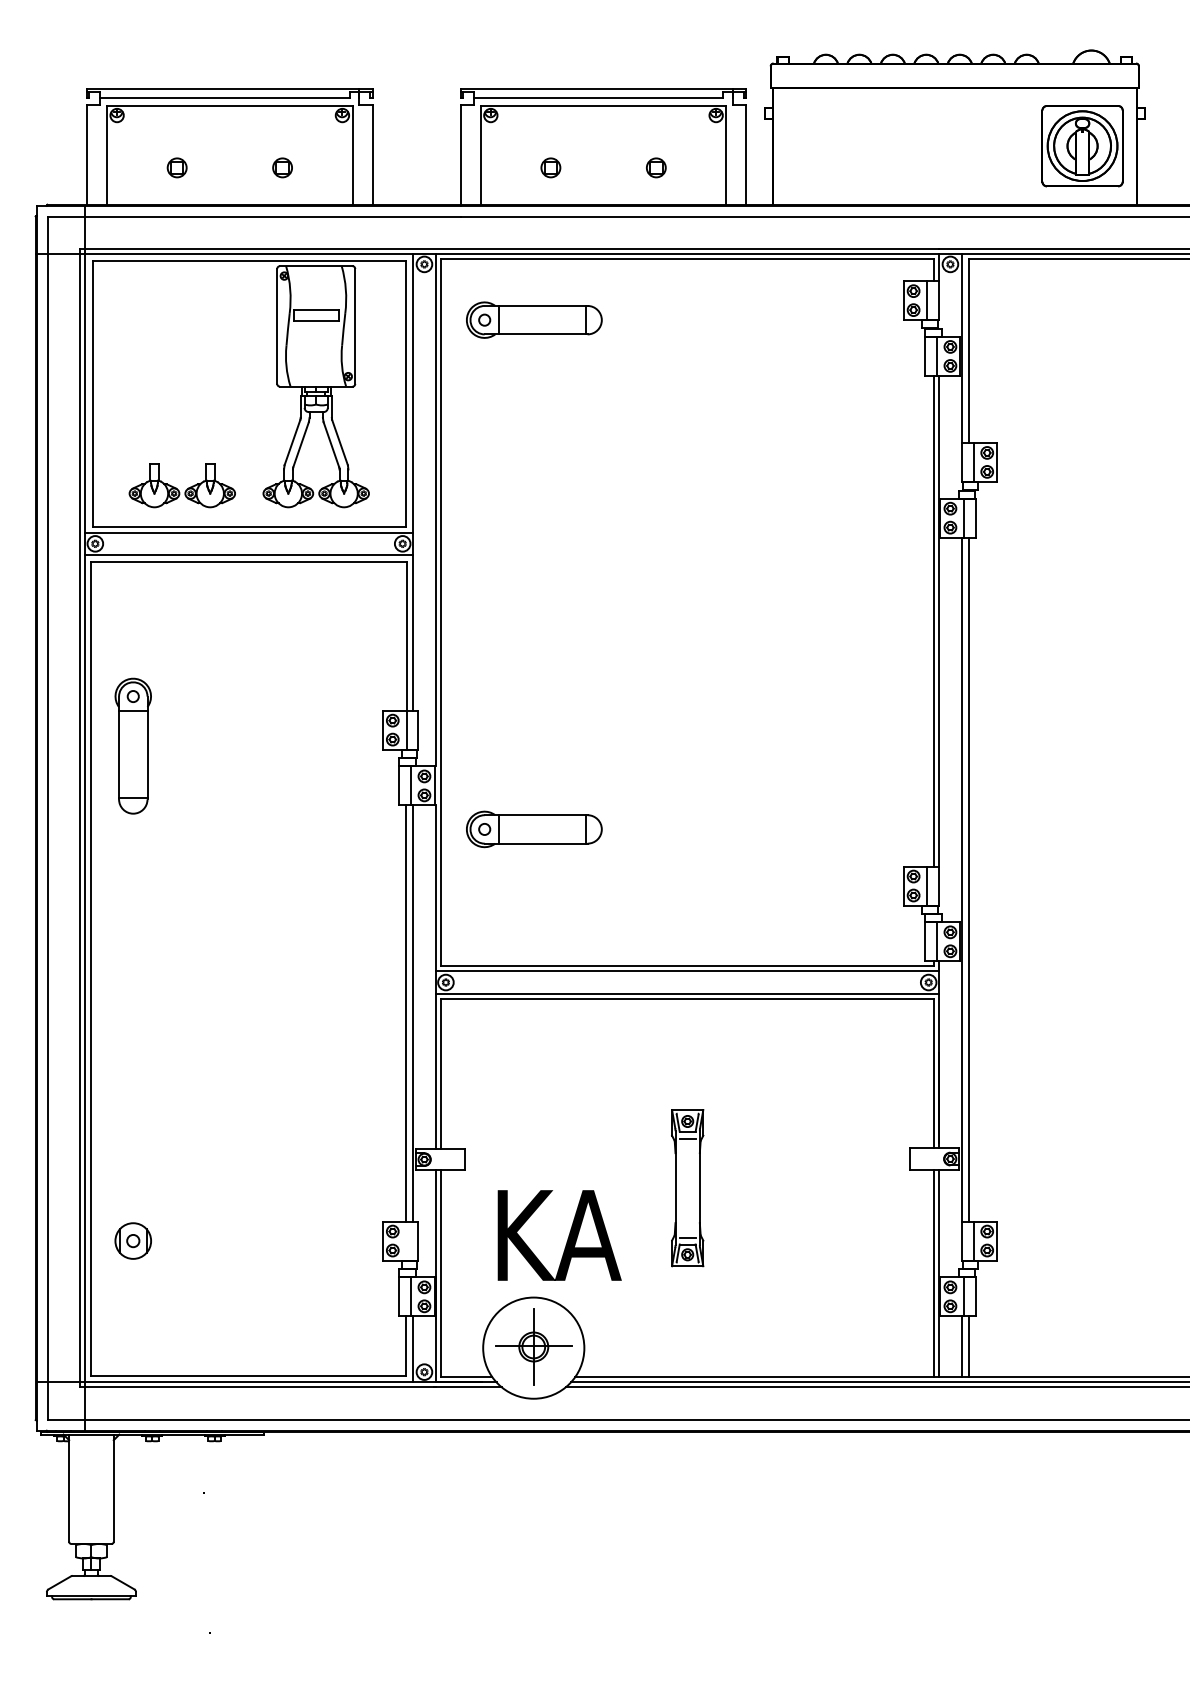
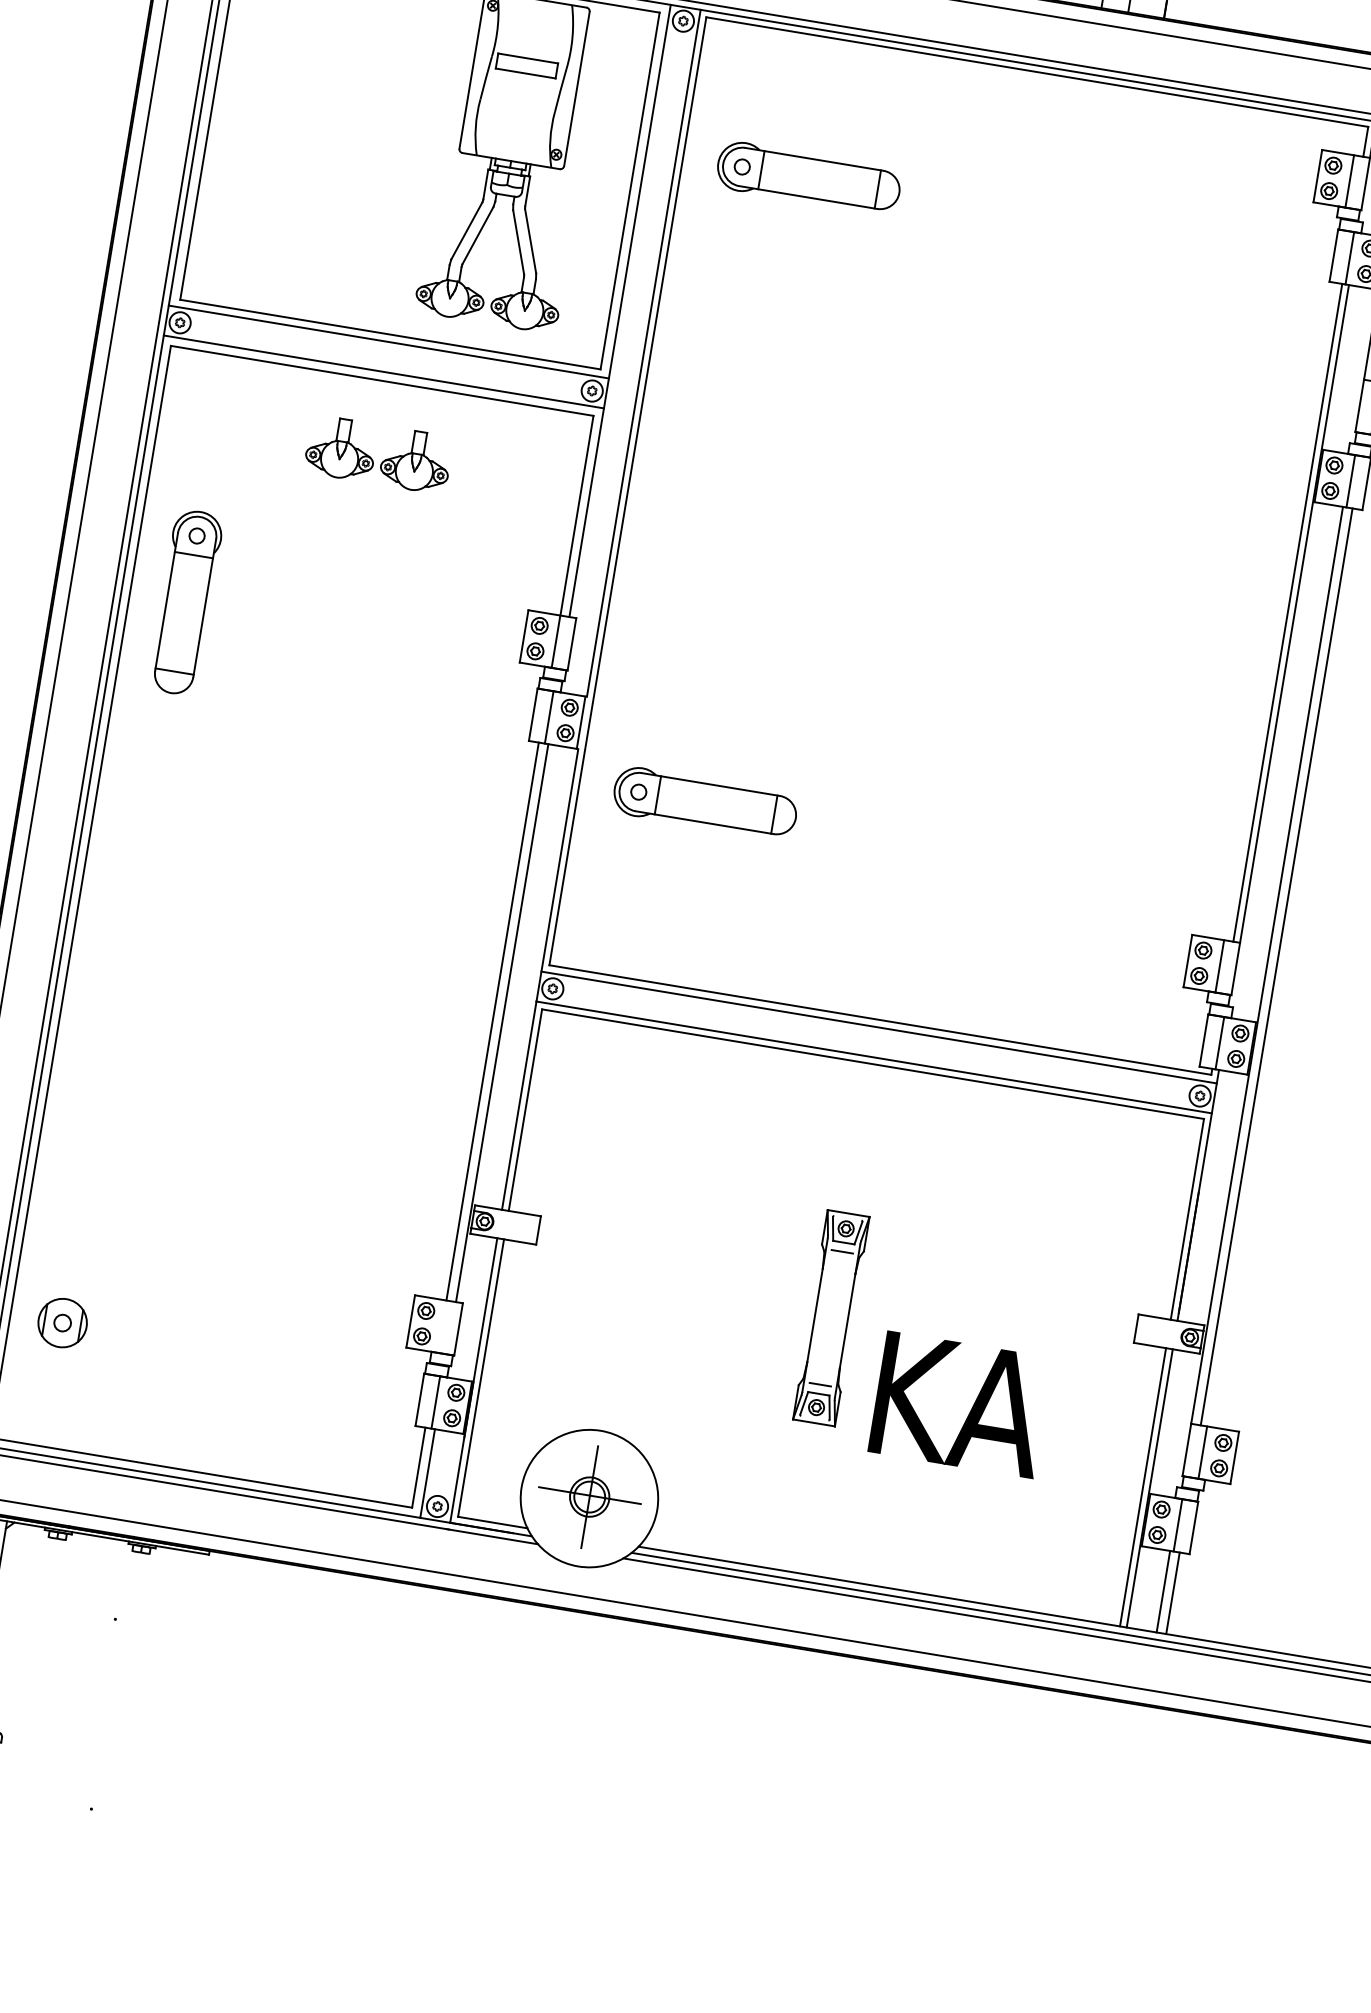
part: (534, 319) -> (809, 177), moved
part: (181, 485) -> (377, 454), moved
text: (559, 1235) -> (960, 1404), moved
part: (132, 1240) -> (61, 1322), moved

